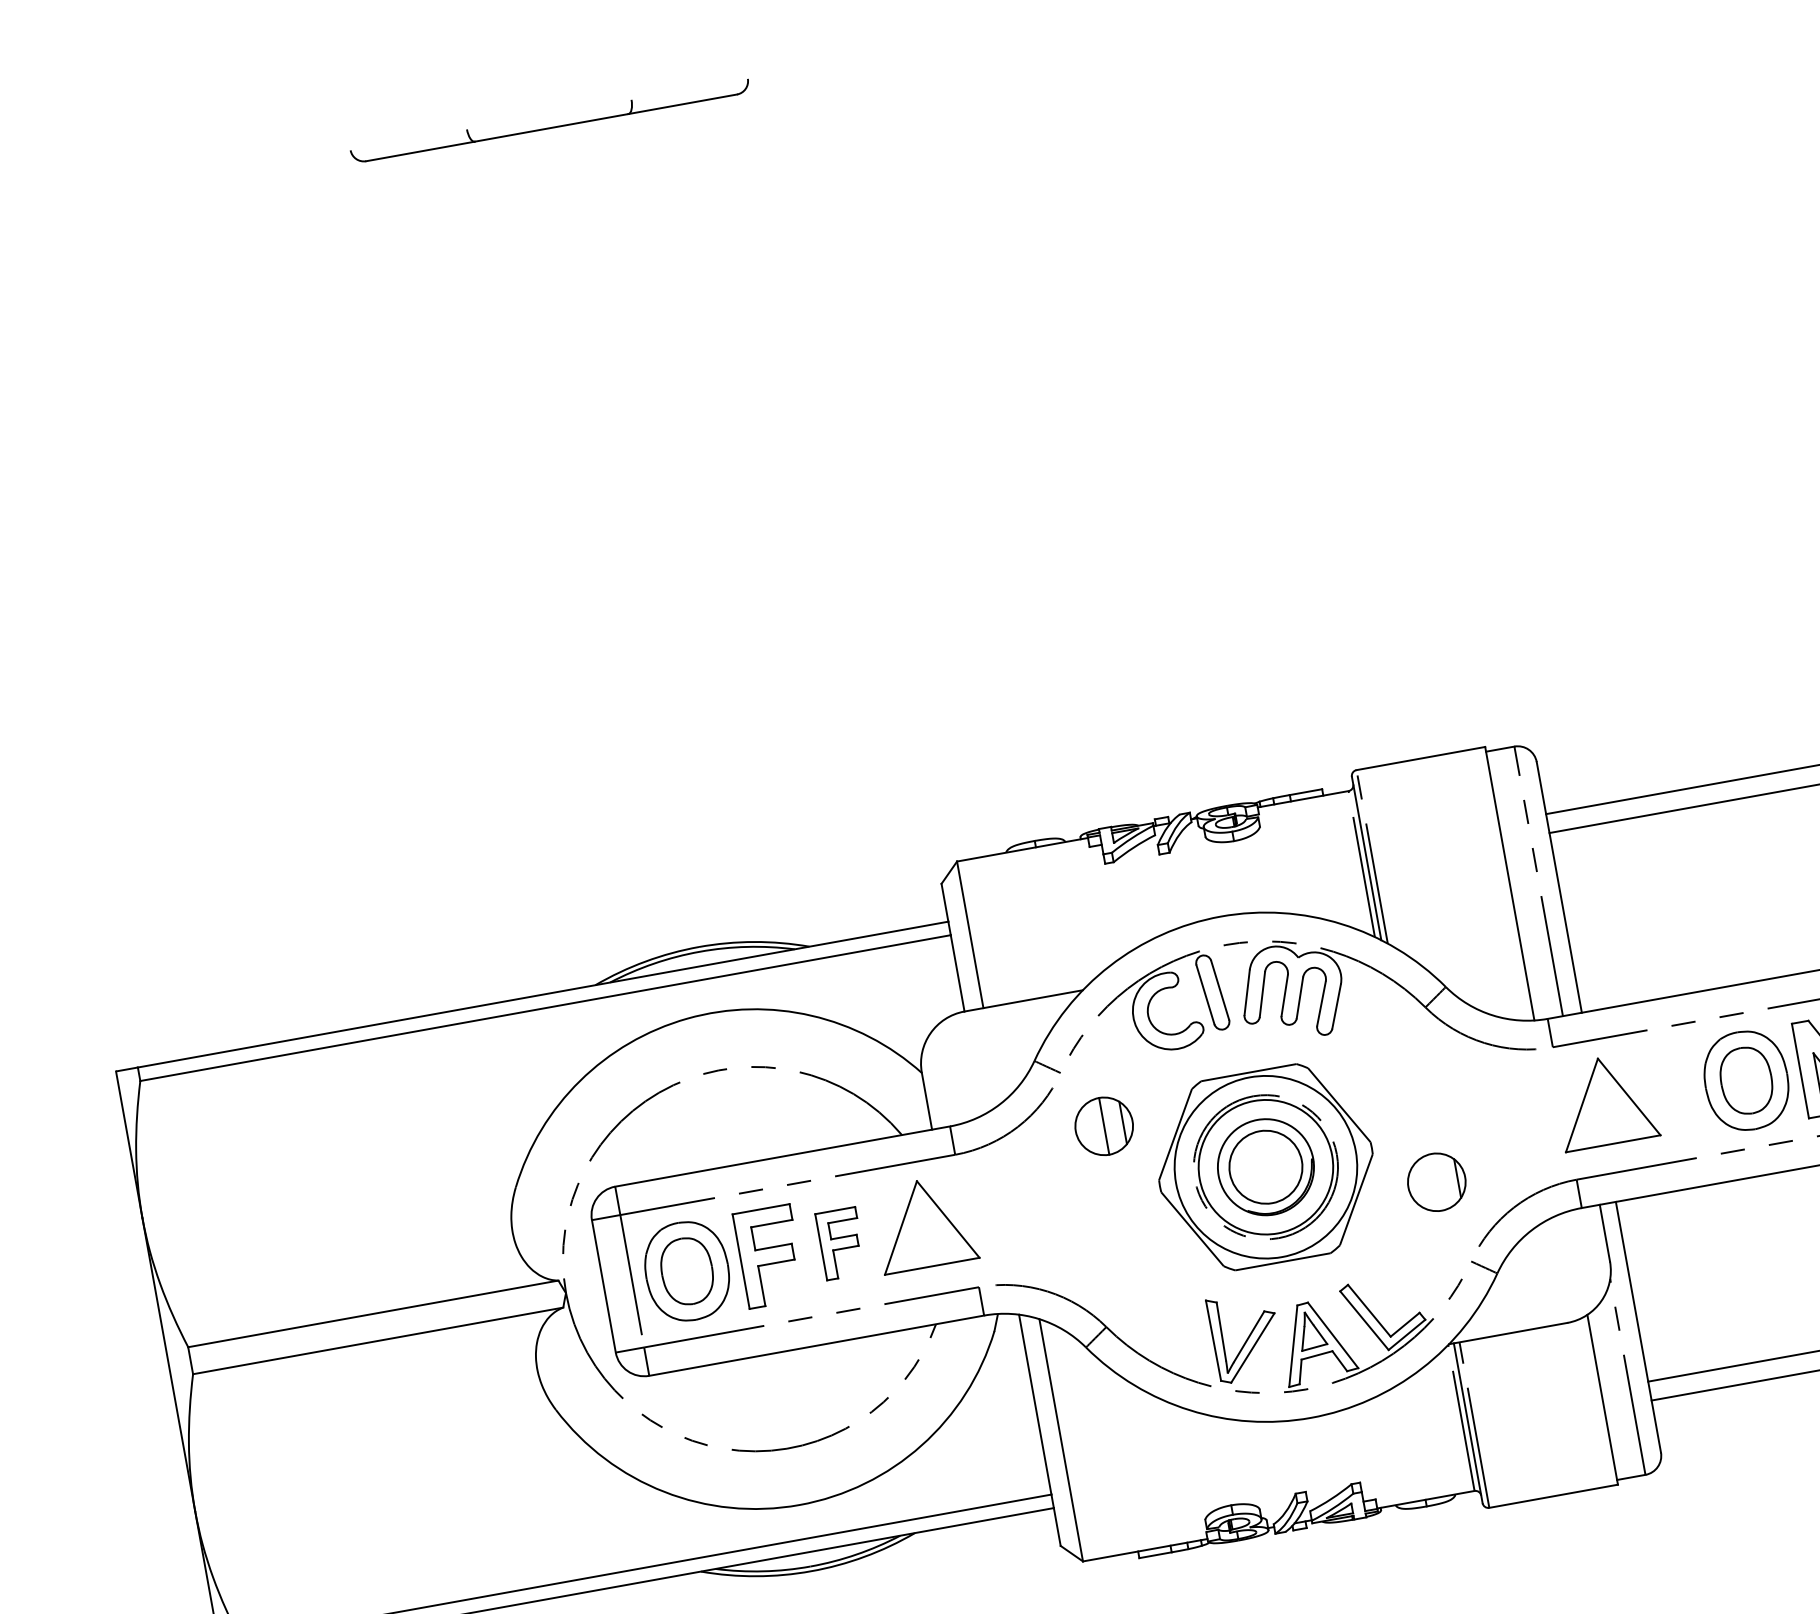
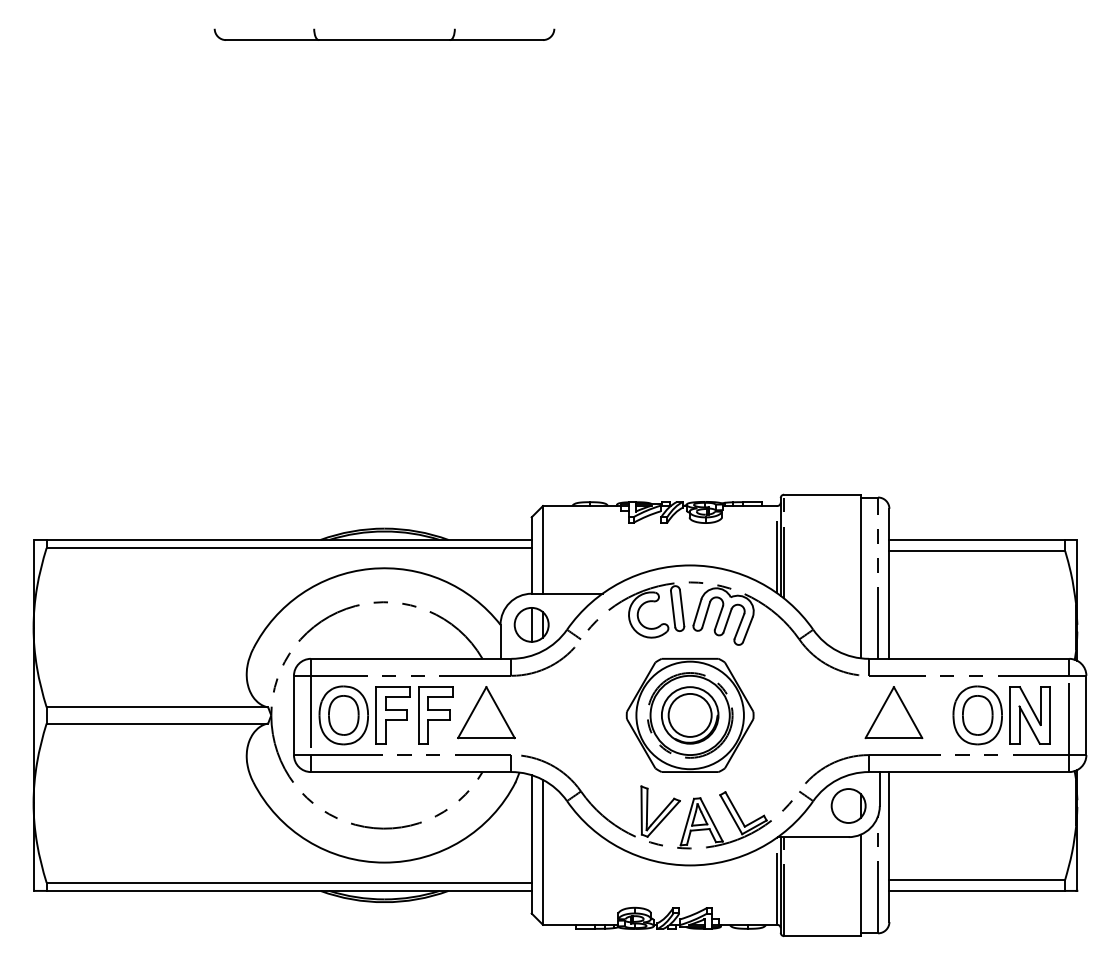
part: (550, 121) -> (384, 34), size x1.43
part: (1103, 1125) -> (531, 624), moved
part: (1436, 1181) -> (848, 805), moved
part: (840, 1243) -> (435, 715), size x1.43

